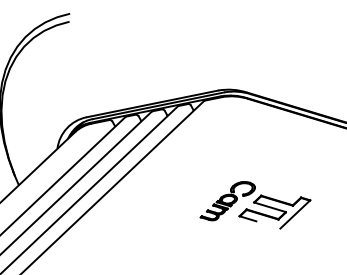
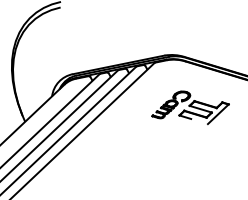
part: (255, 204) -> (190, 107), moved

